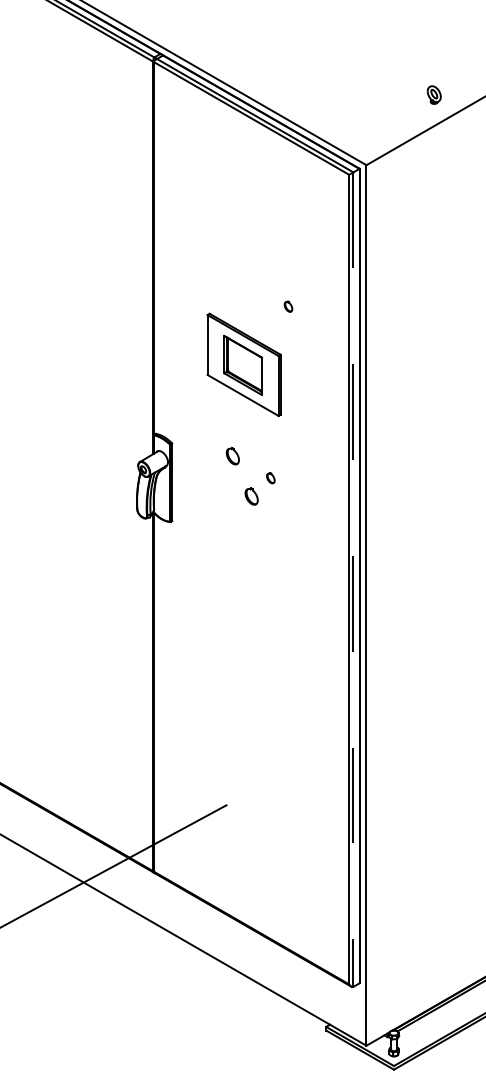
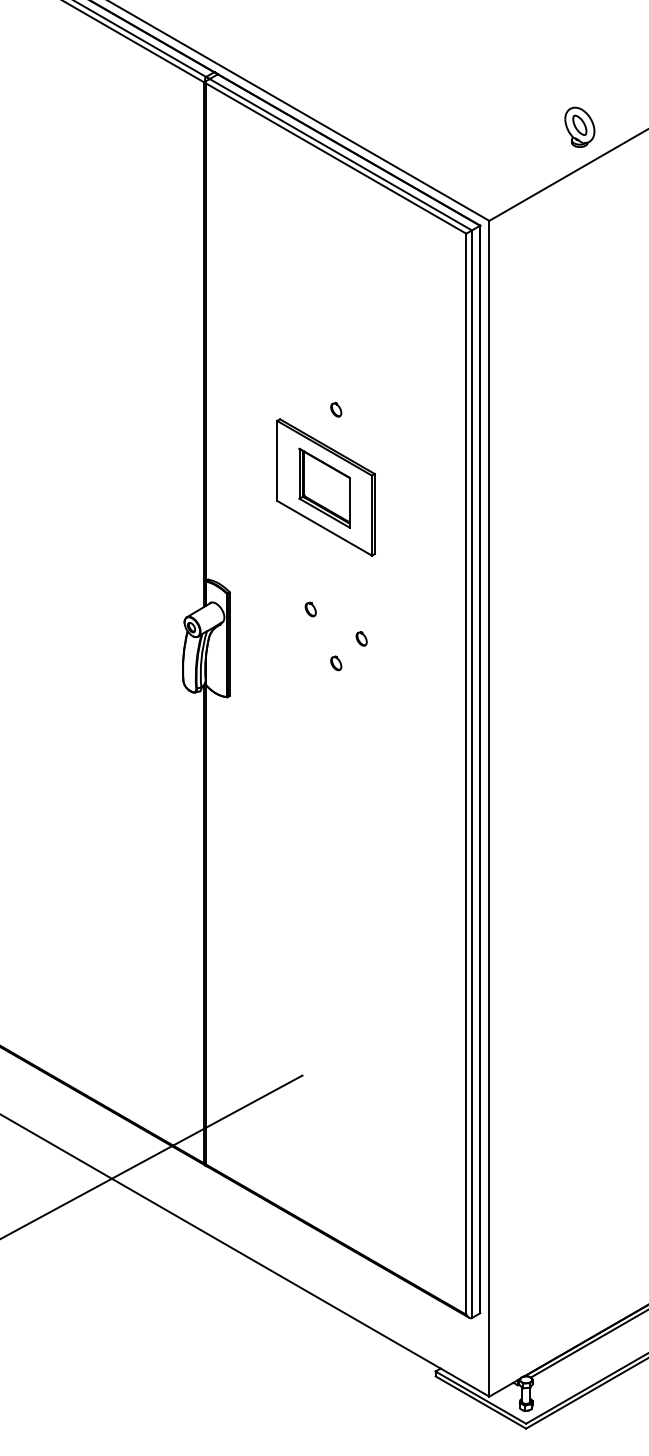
part: (433, 94) -> (579, 126), size x1.67
part: (288, 306) -> (336, 409), moved
part: (232, 456) -> (310, 609), size x0.62
part: (251, 496) -> (336, 663), size x0.62
line: (353, 579) -> (472, 774), dashed -> solid

